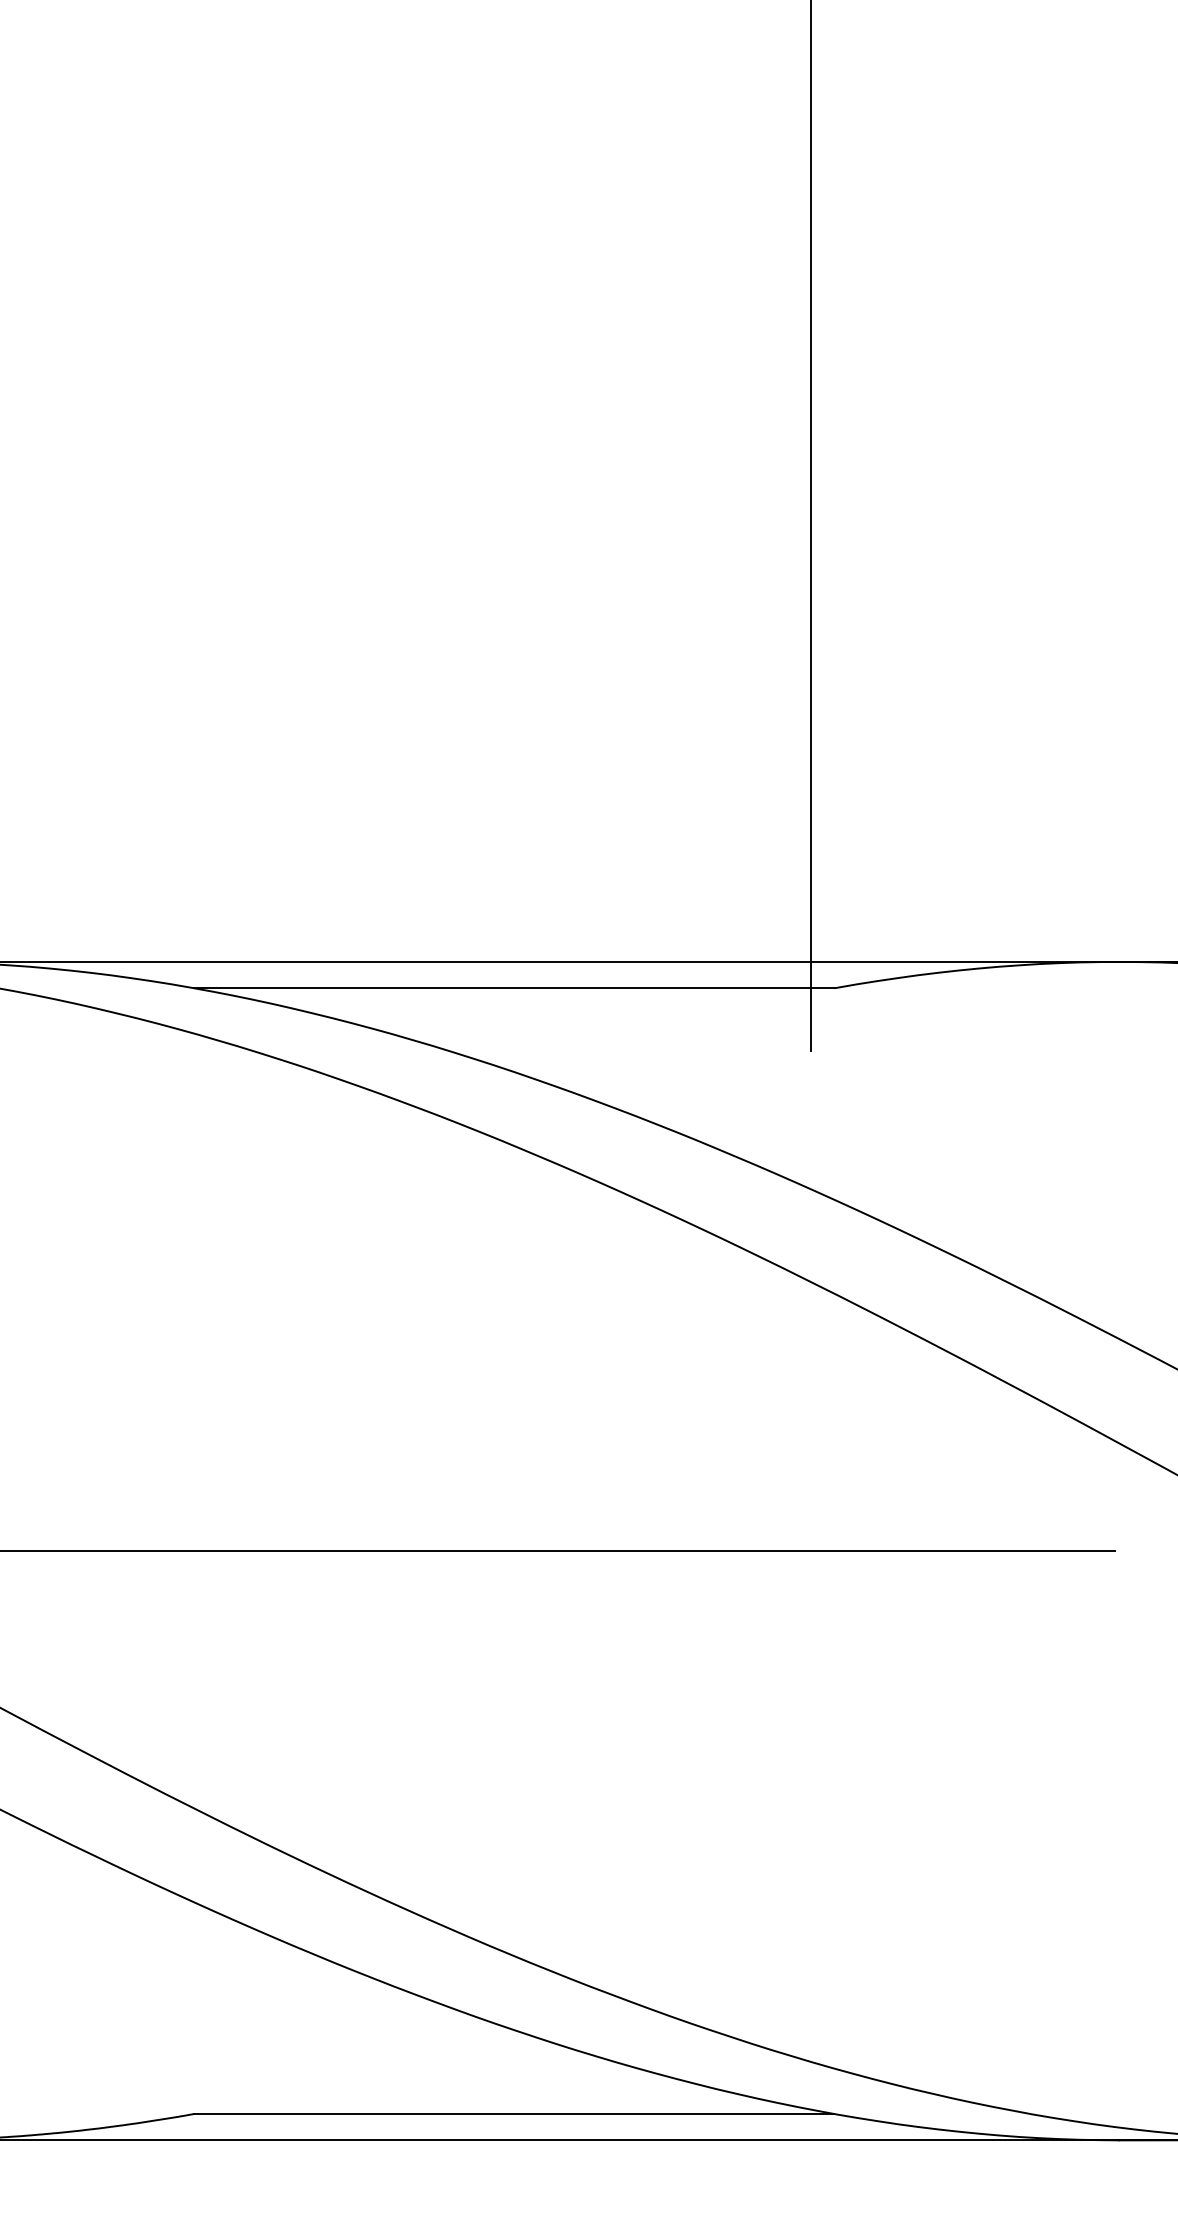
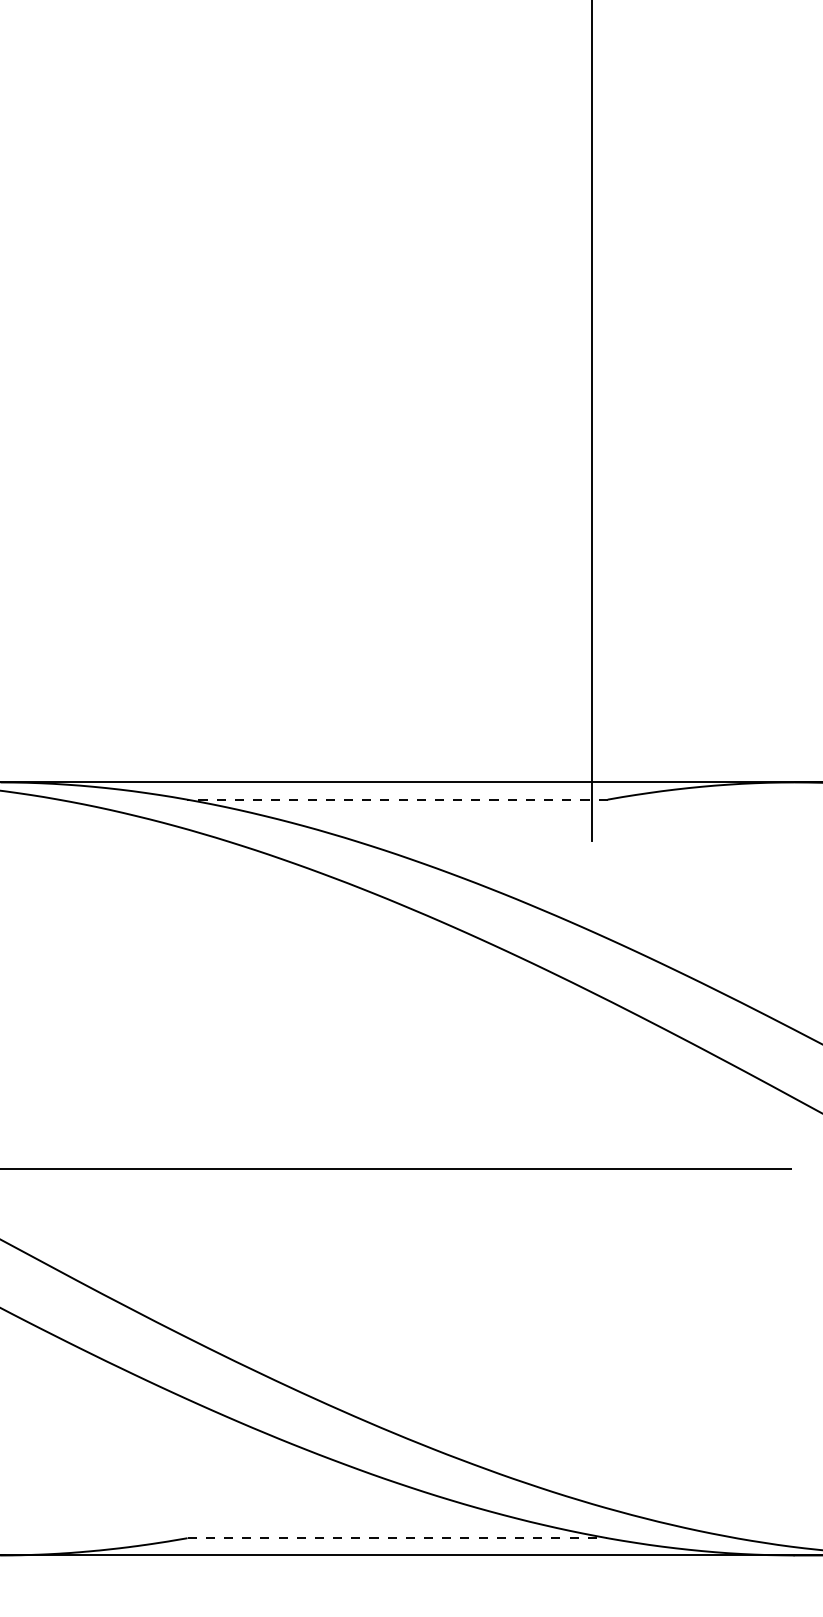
line: (514, 987) -> (397, 799), solid -> dashed
line: (514, 2114) -> (397, 1538), solid -> dashed

